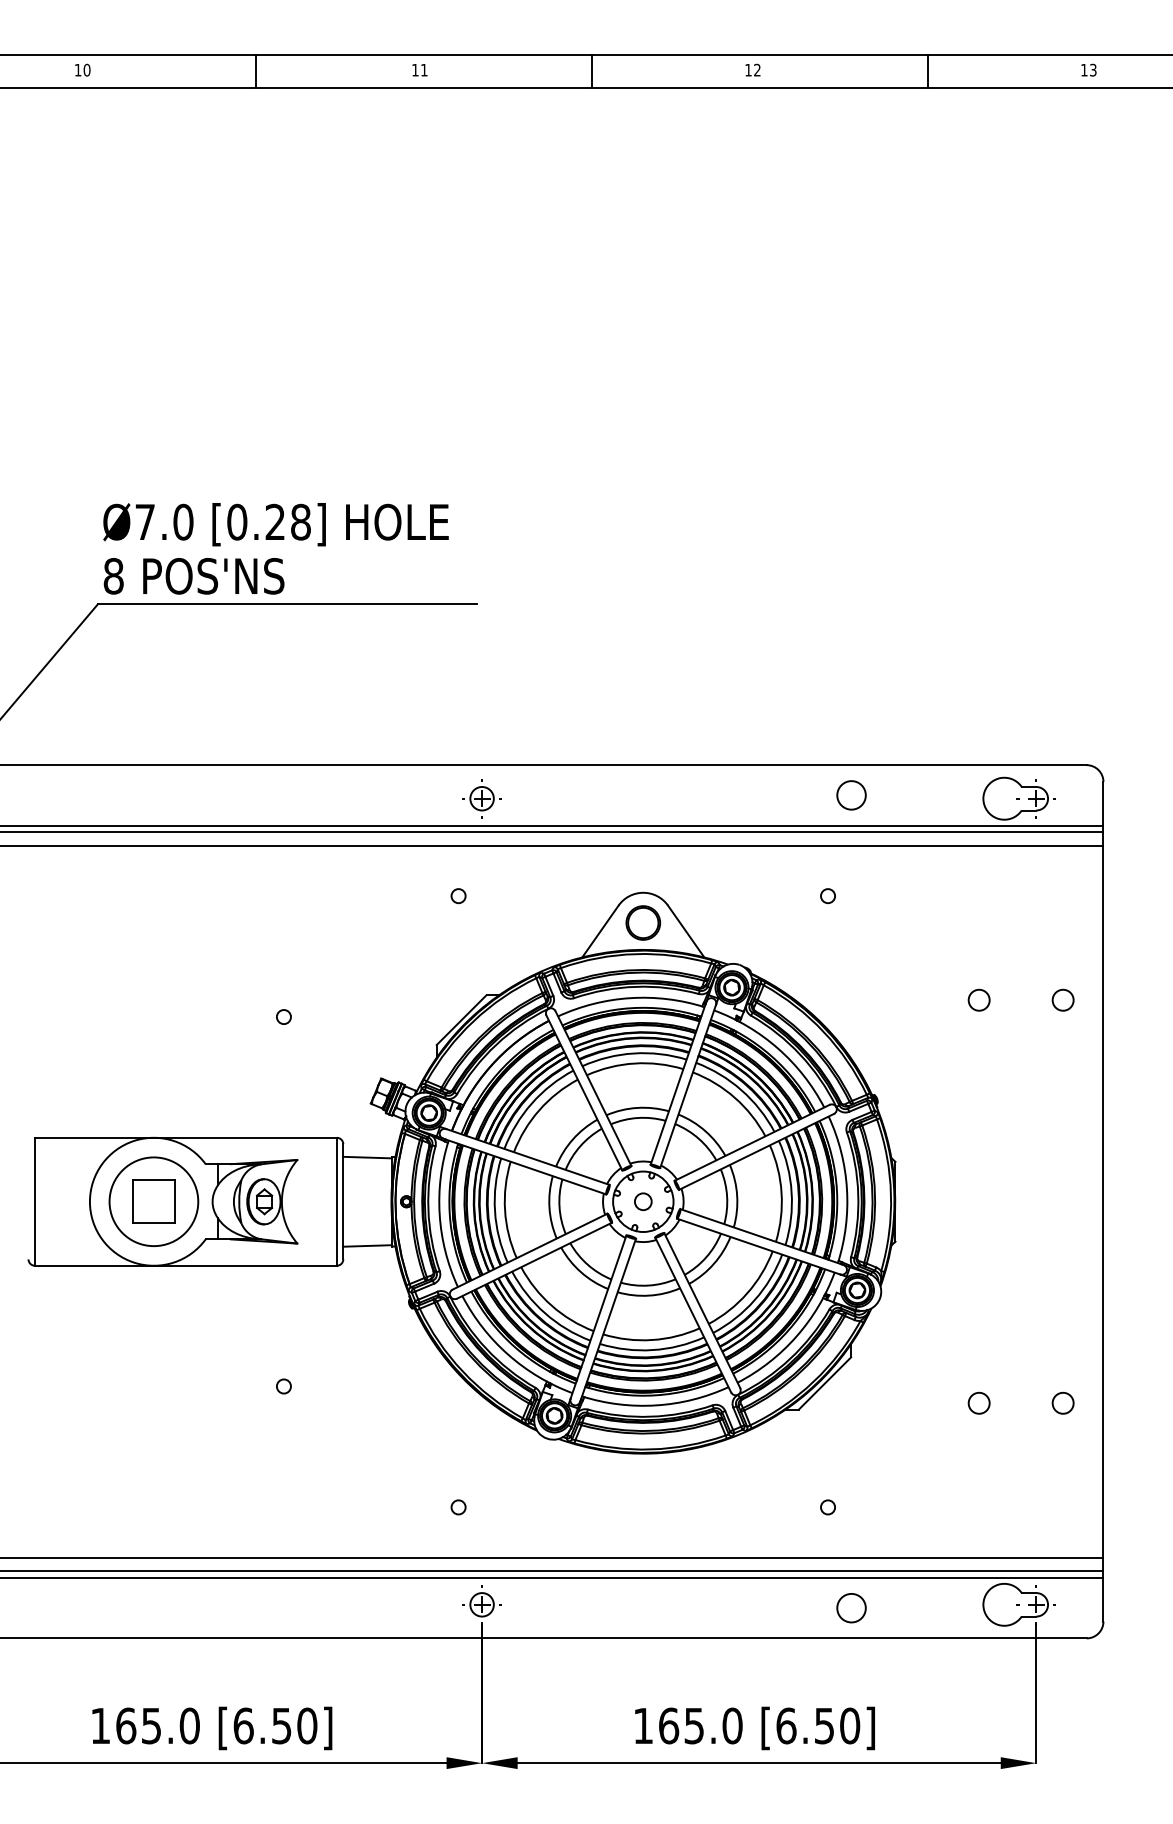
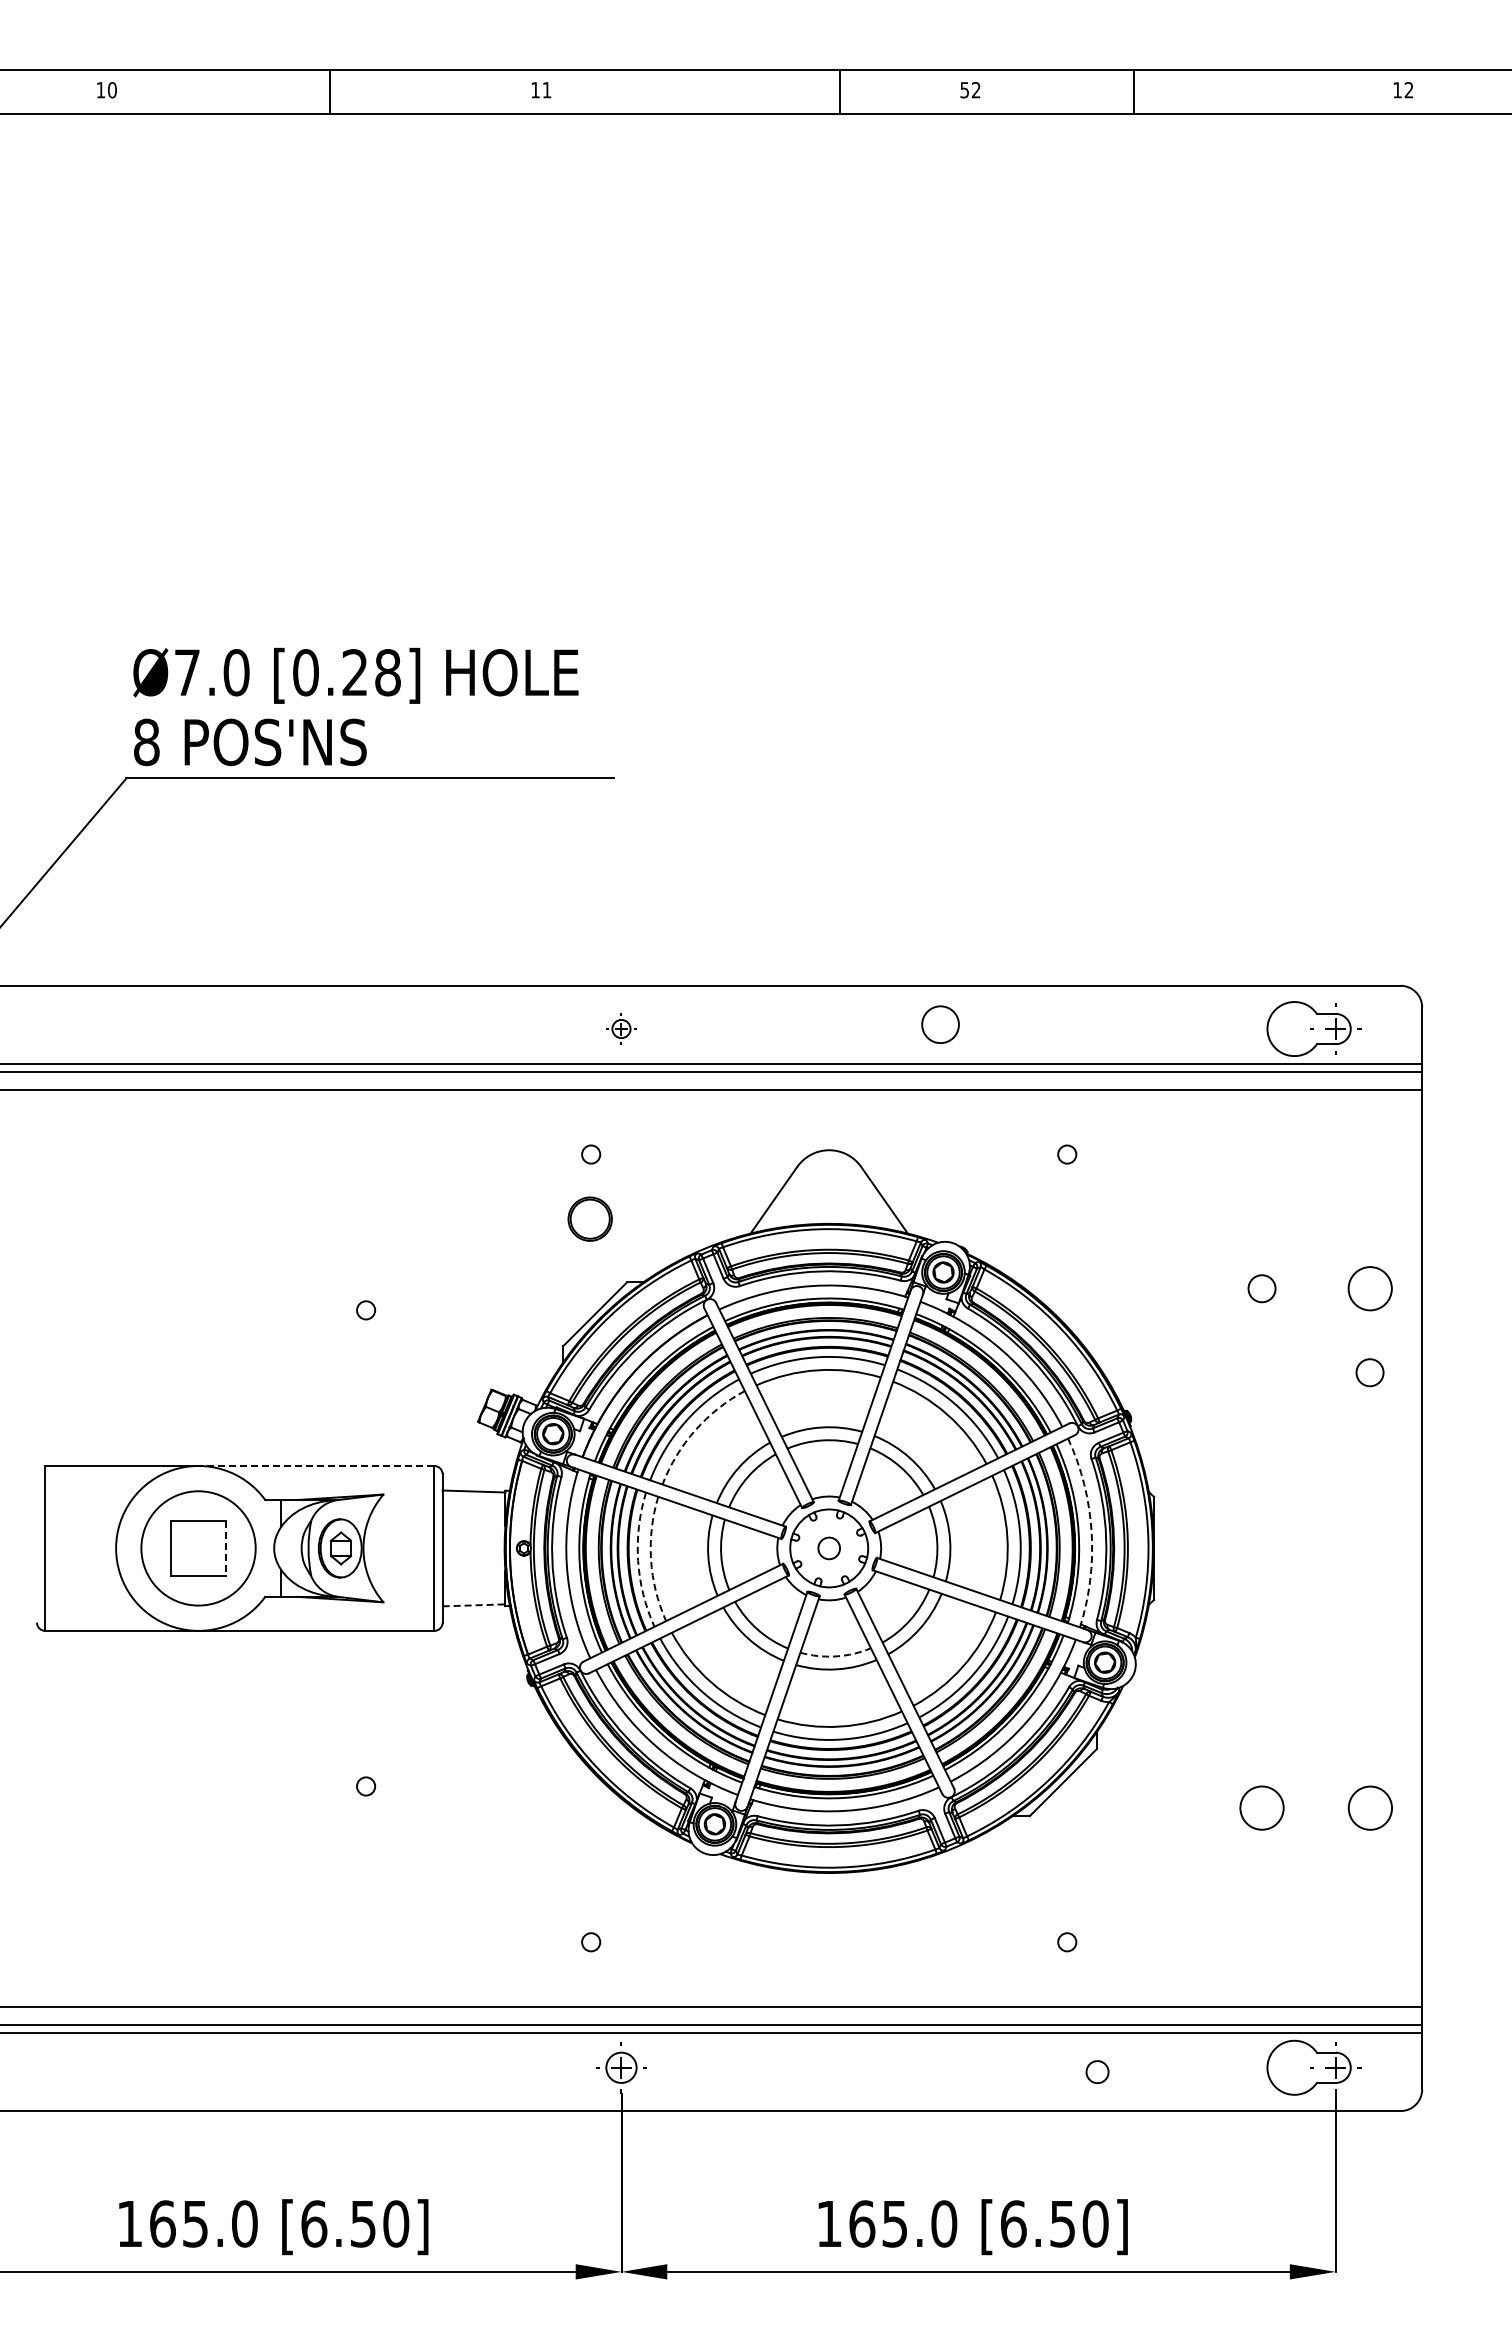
text: (748, 70) -> (964, 90), 12 -> 52
text: (1092, 70) -> (1408, 90), 13 -> 12
line: (591, 71) -> (839, 91), moved
line: (927, 71) -> (1133, 91), moved
circle: (851, 795) -> (940, 1024), moved
part: (482, 798) -> (621, 1028), size x0.6
part: (642, 922) -> (589, 1218), moved
circle: (1062, 1000) -> (1369, 1288), size x1.6
circle: (1062, 1065) -> (1369, 1372), added
arc: (539, 1110) -> (695, 1430), solid -> dashed
line: (245, 1137) -> (316, 1465), solid -> dashed
arc: (846, 1189) -> (1091, 1532), solid -> dashed
line: (175, 1201) -> (226, 1548), solid -> dashed
arc: (505, 1210) -> (651, 1559), solid -> dashed
arc: (495, 1211) -> (638, 1560), solid -> dashed
line: (368, 1246) -> (474, 1605), solid -> dashed
arc: (648, 1285) -> (836, 1656), solid -> dashed
circle: (978, 1402) -> (1261, 1807), size x1.6
circle: (1062, 1402) -> (1369, 1807), size x1.6
circle: (851, 1607) -> (1097, 2071), size x0.6

